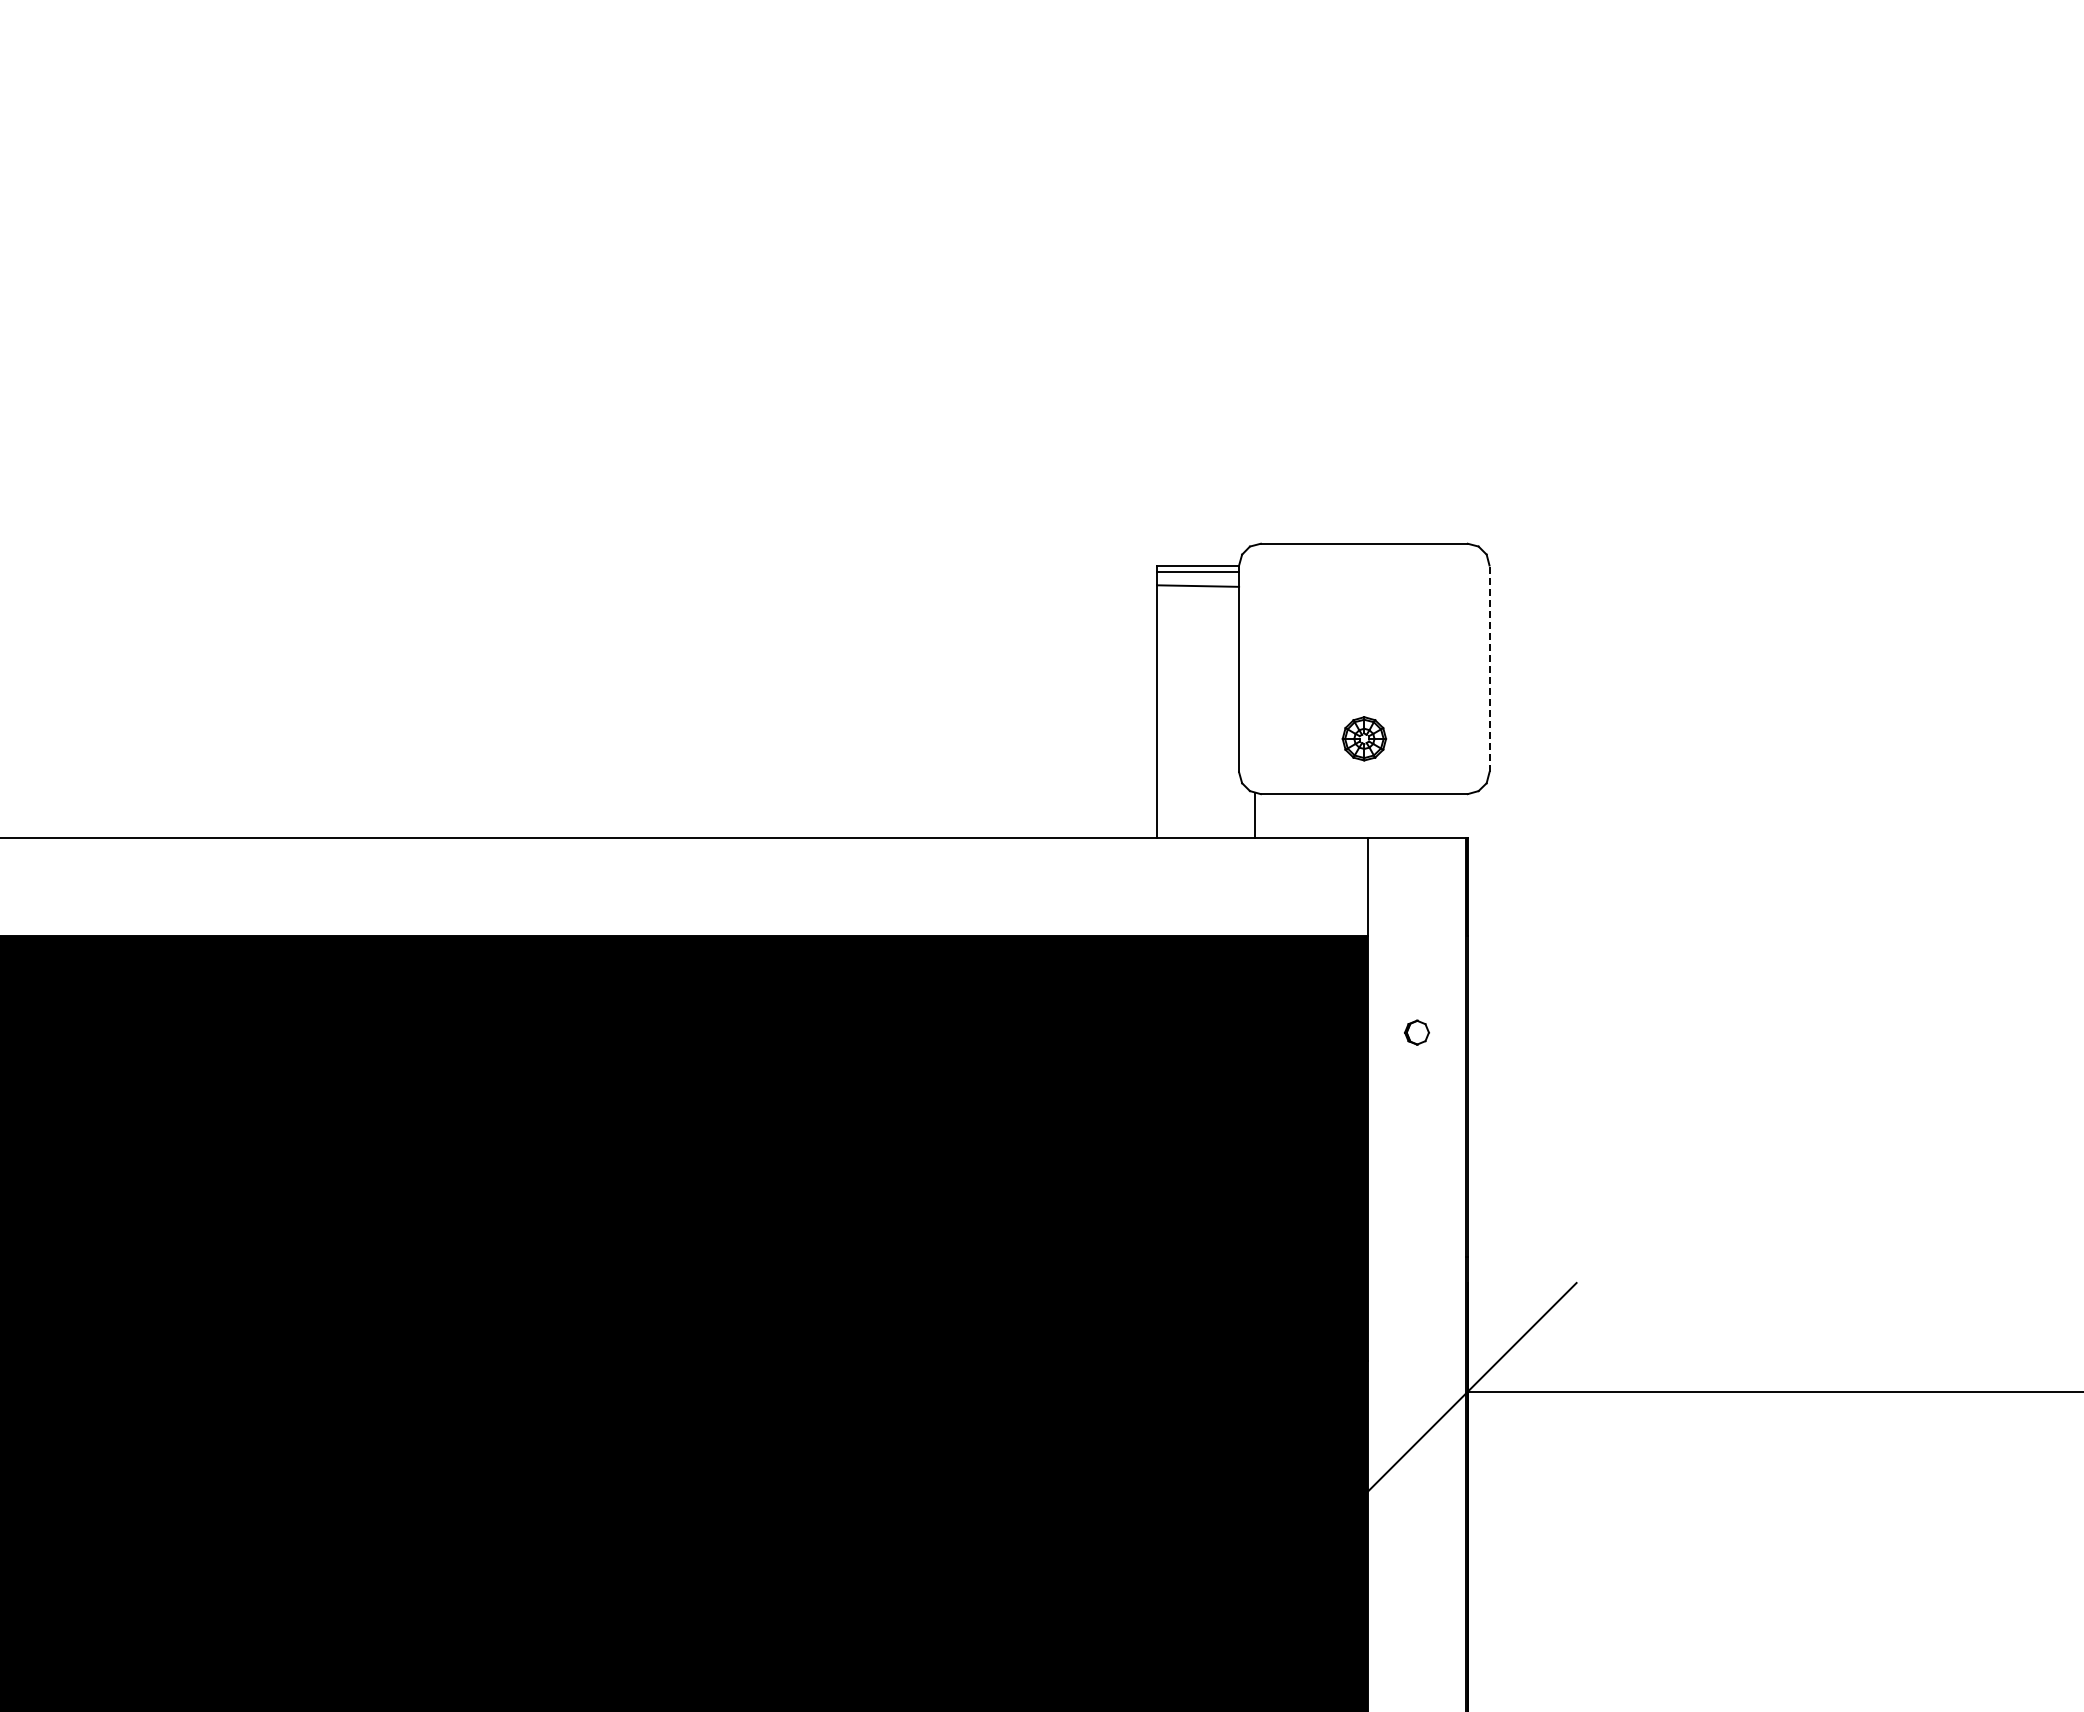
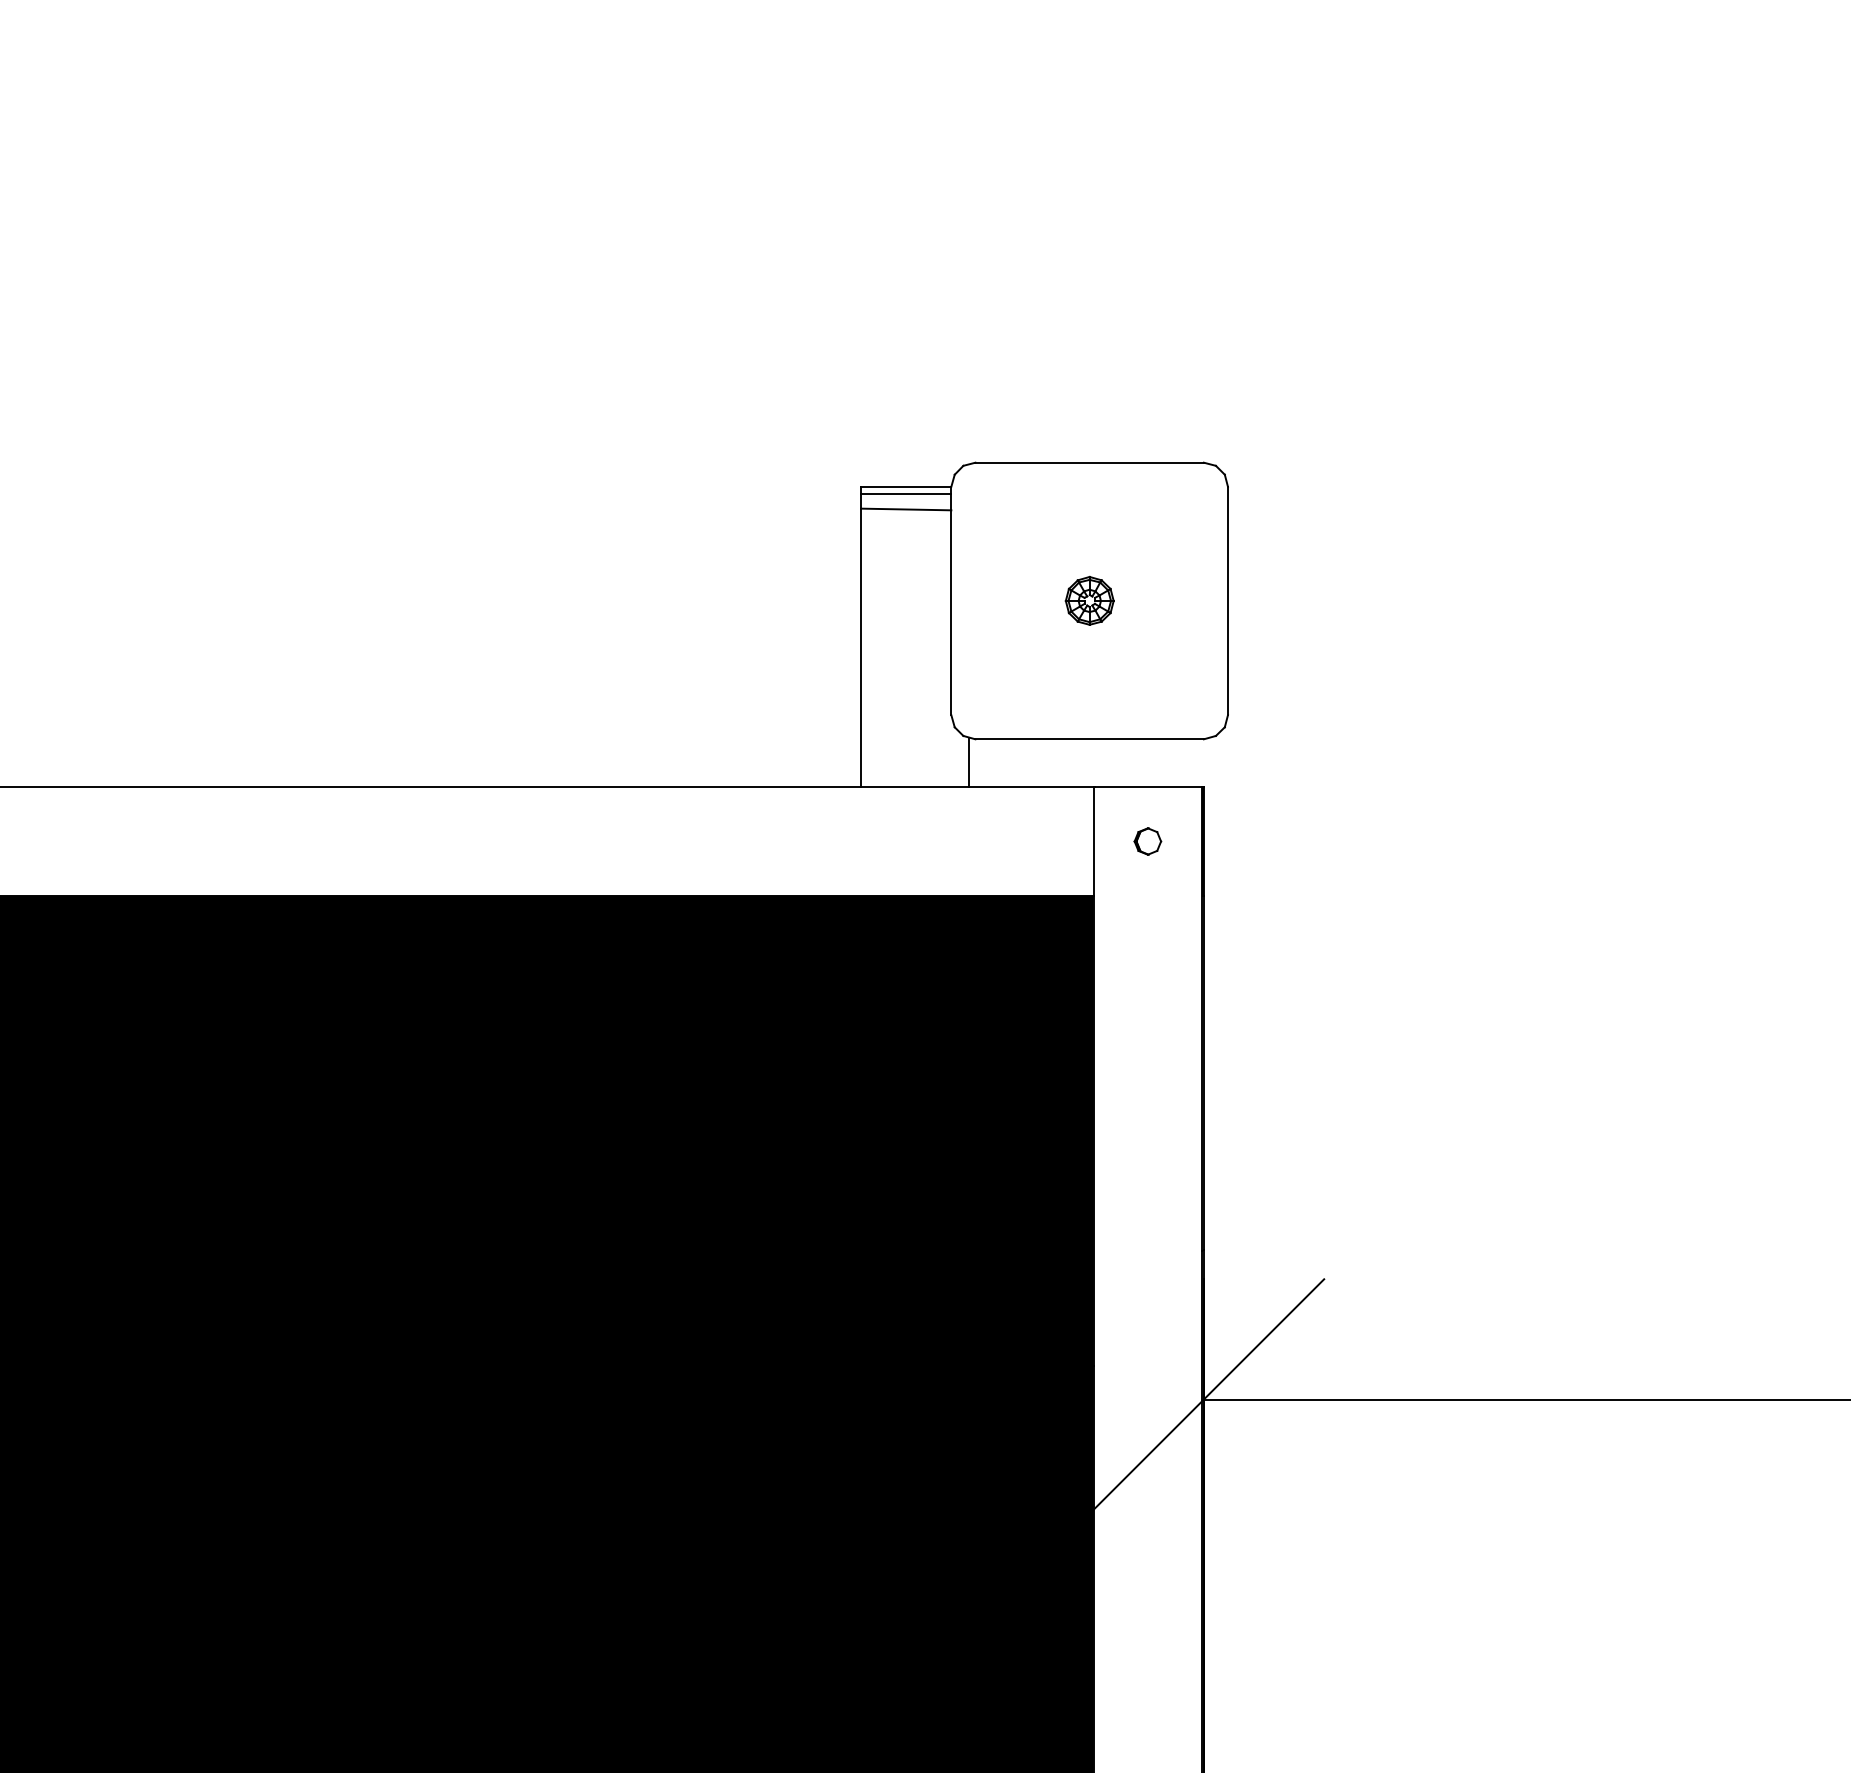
line: (1489, 668) -> (1227, 600), dashed -> solid
part: (1364, 738) -> (1089, 600), moved
part: (1416, 1032) -> (1147, 841), moved

